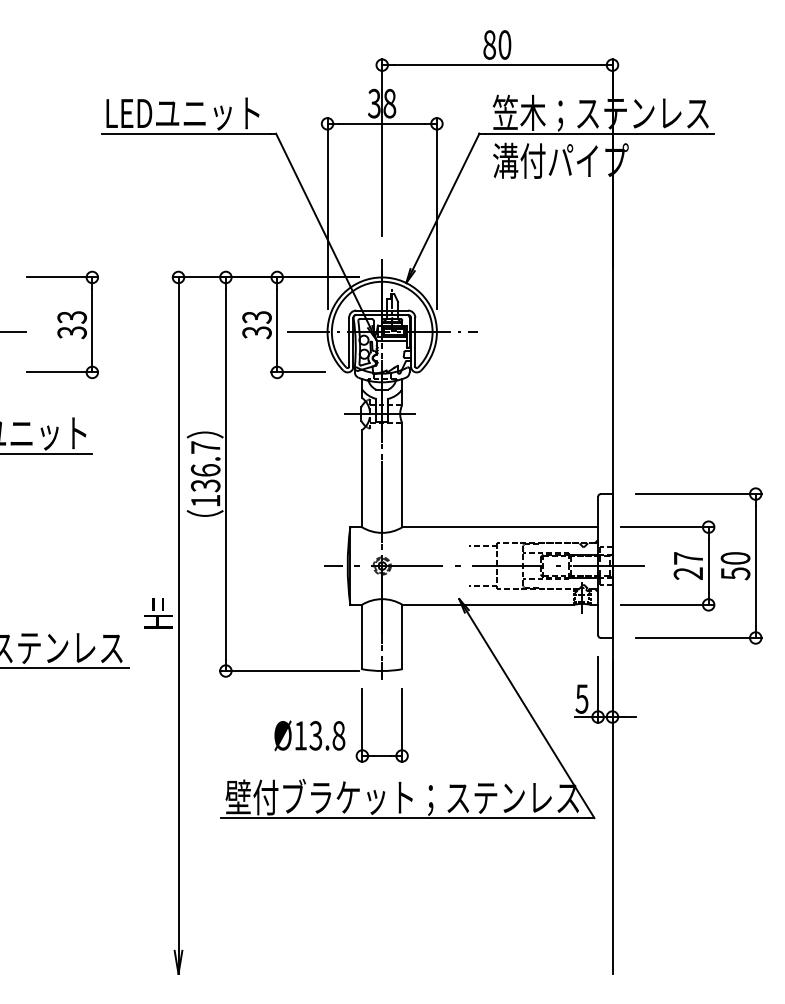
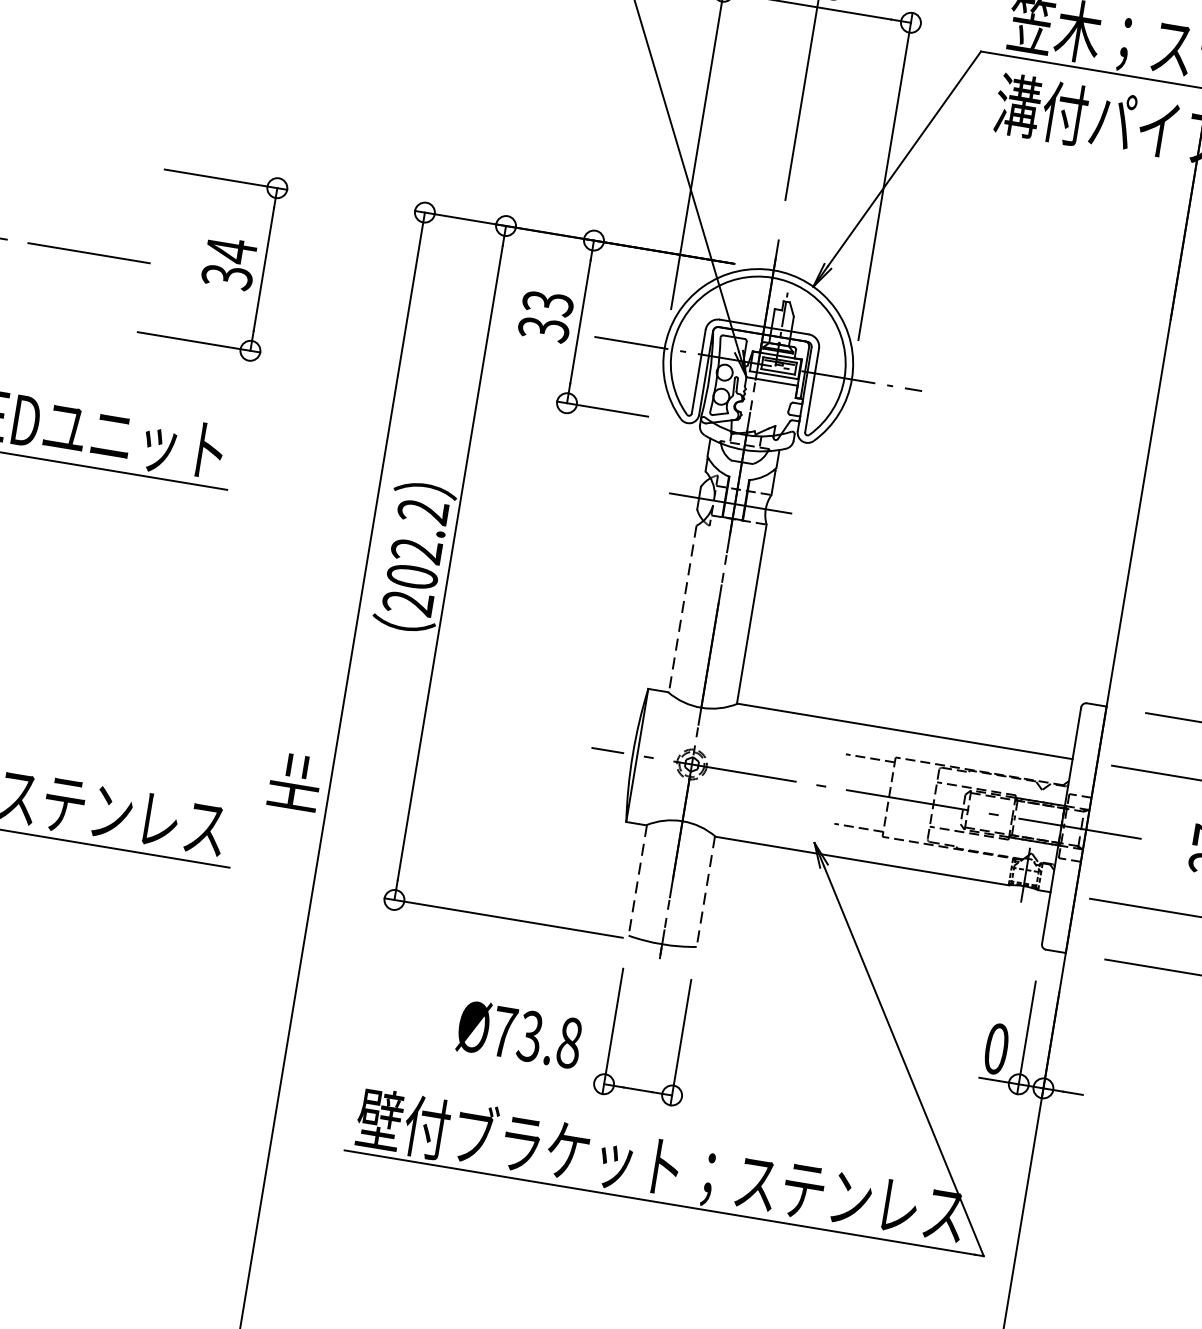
text: (71, 317) -> (230, 250), 33 -> 34
text: (205, 474) -> (415, 557), 136.7 -> 202.2
line: (362, 478) -> (682, 609), solid -> dashed
line: (362, 637) -> (637, 881), solid -> dashed
line: (402, 637) -> (706, 892), solid -> dashed
text: (581, 698) -> (995, 1047), 5 -> 0
text: (300, 735) -> (503, 1031), Ø13.8 -> Ø73.8

